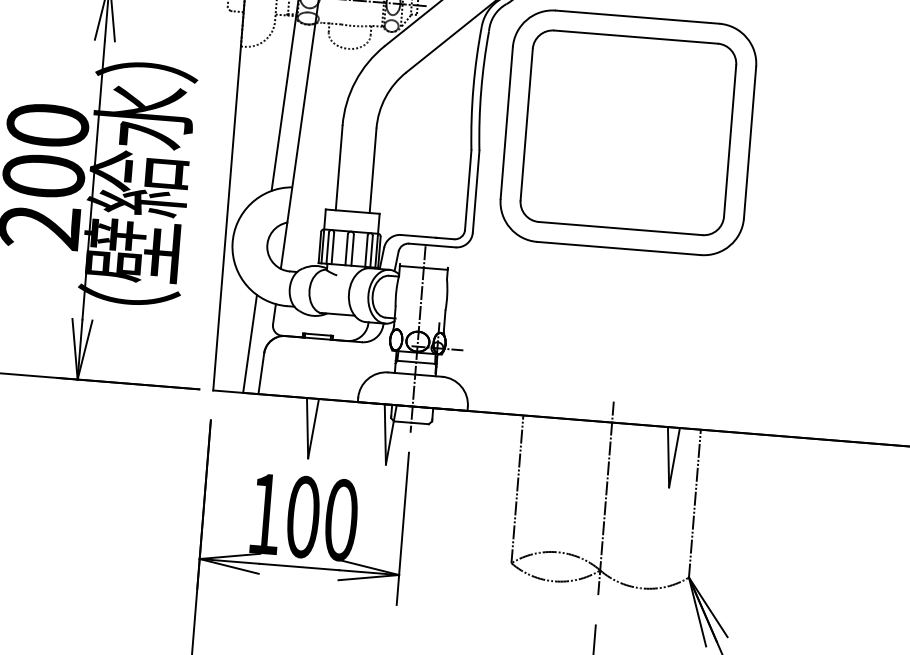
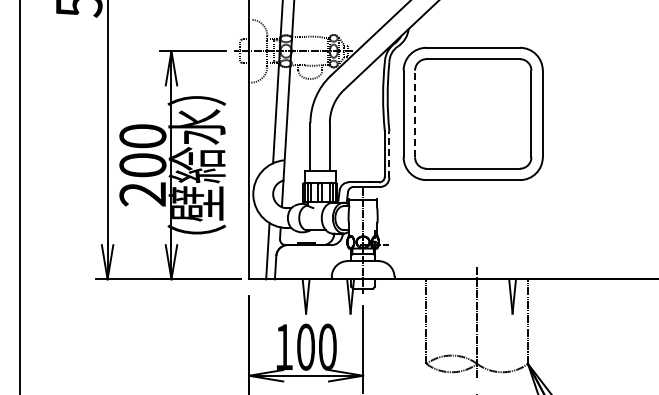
line: (527, 123) -> (415, 113), solid -> dashed
line: (476, 190) -> (389, 153), solid -> dashed

